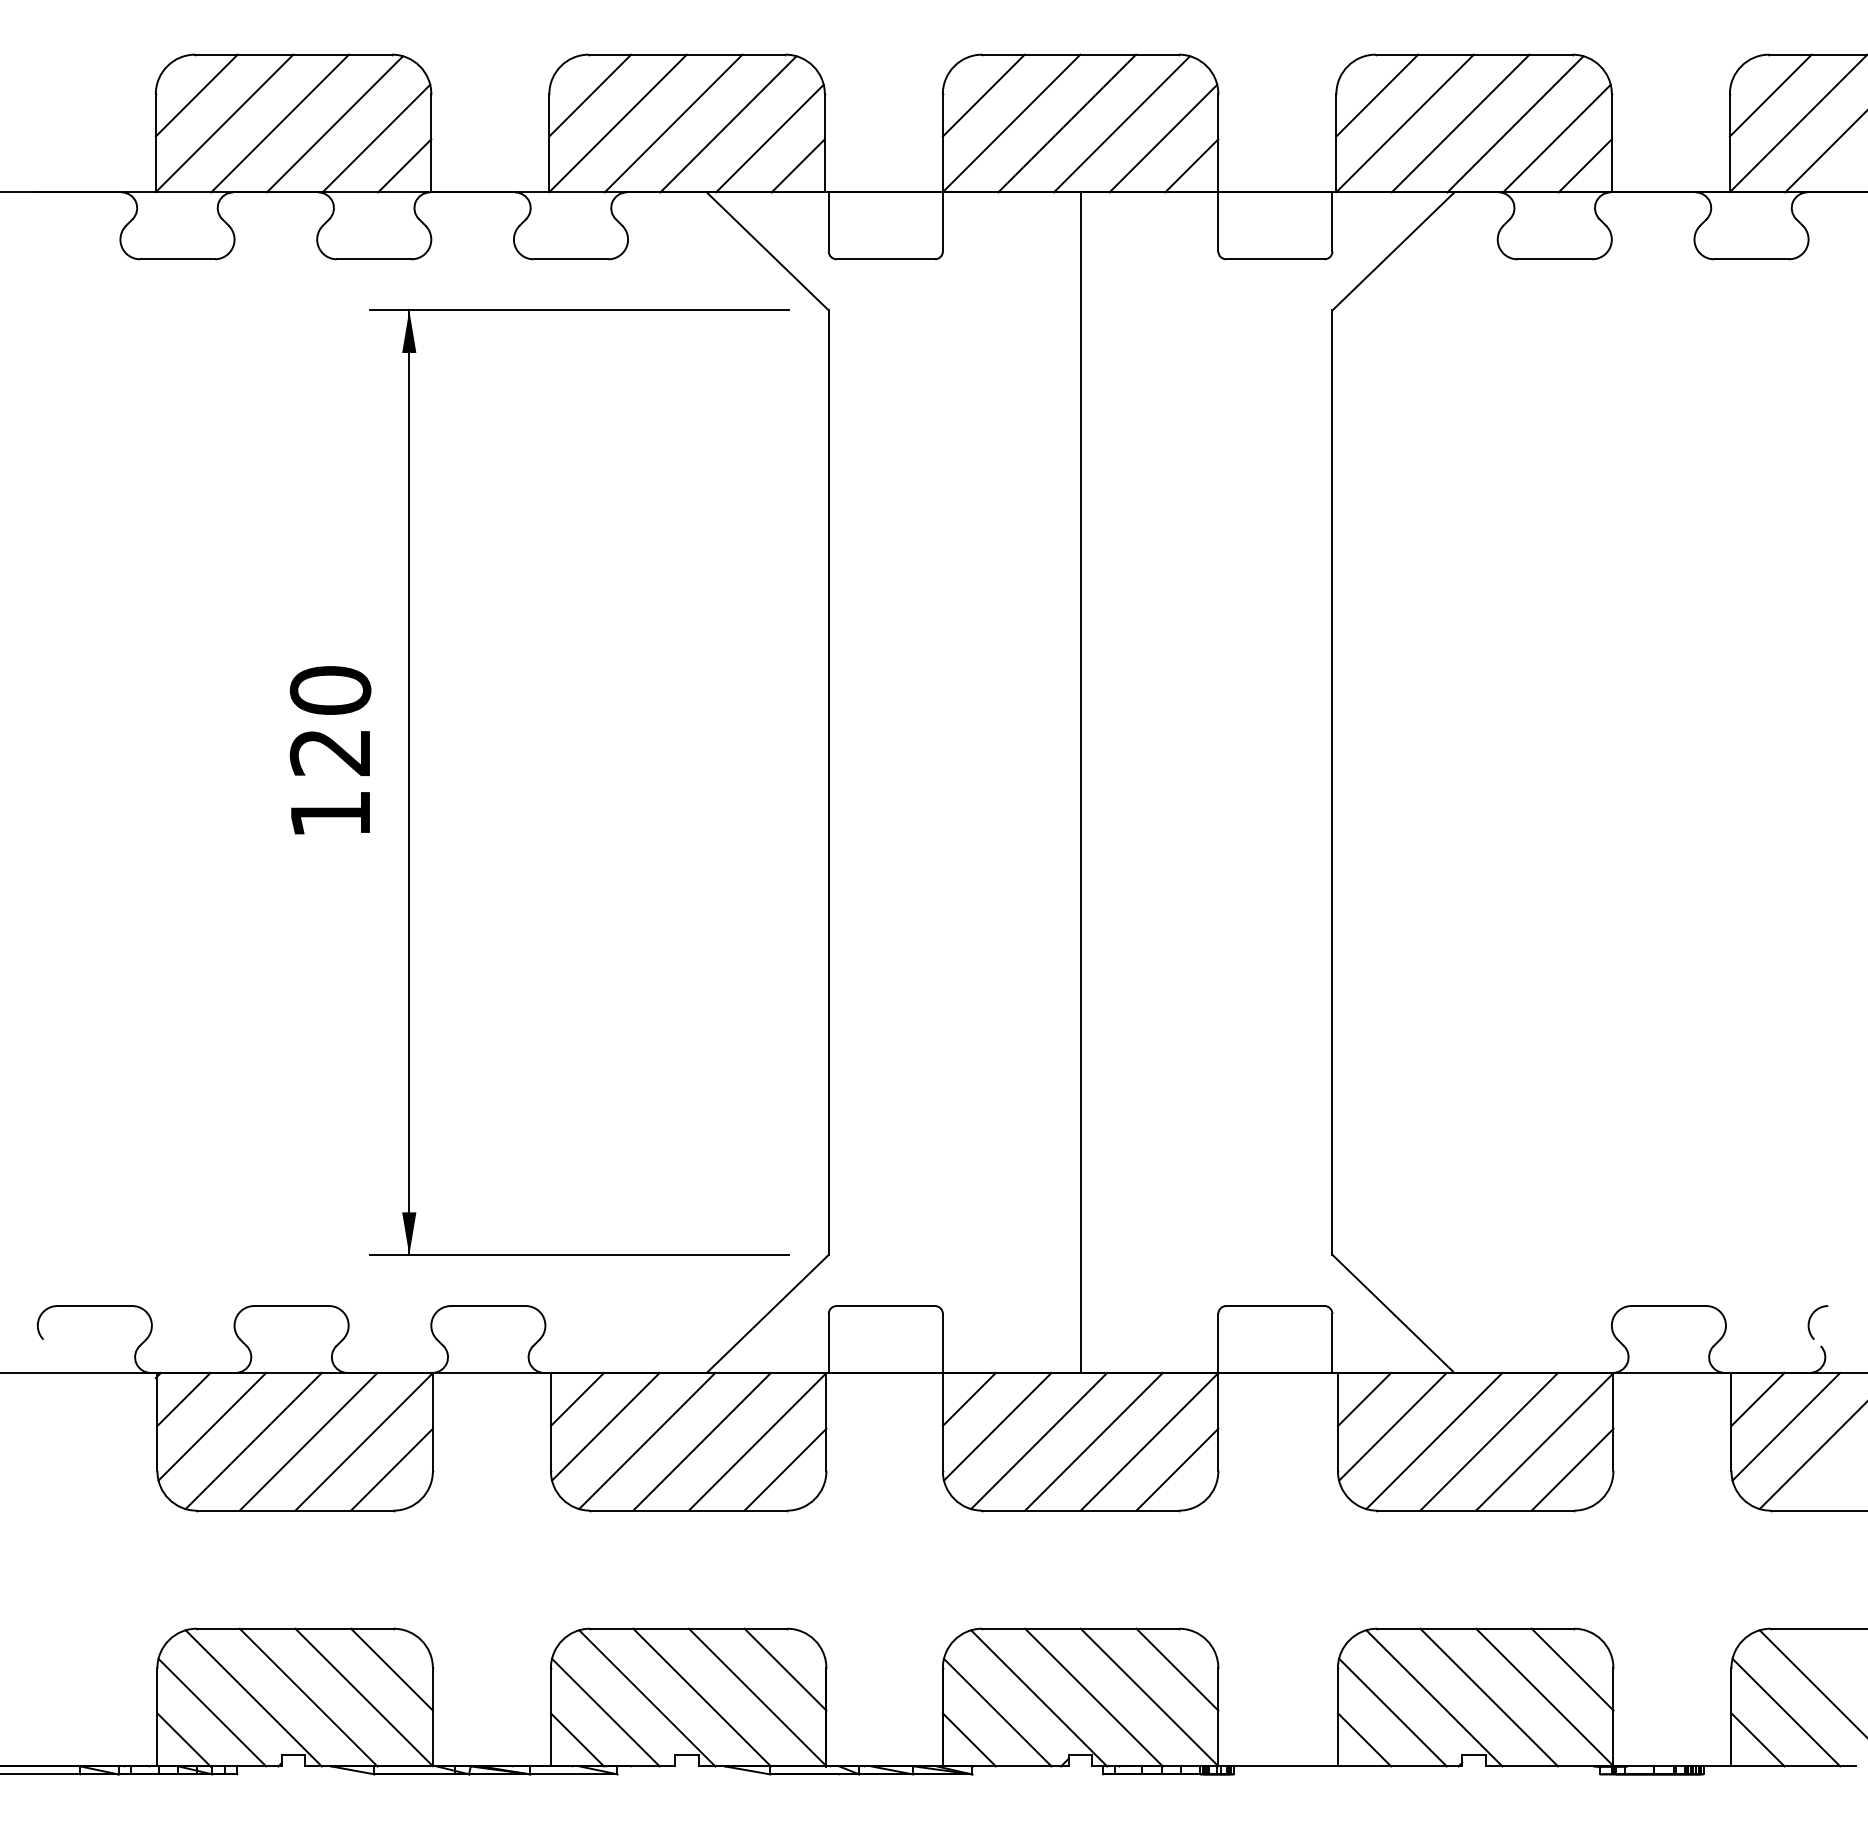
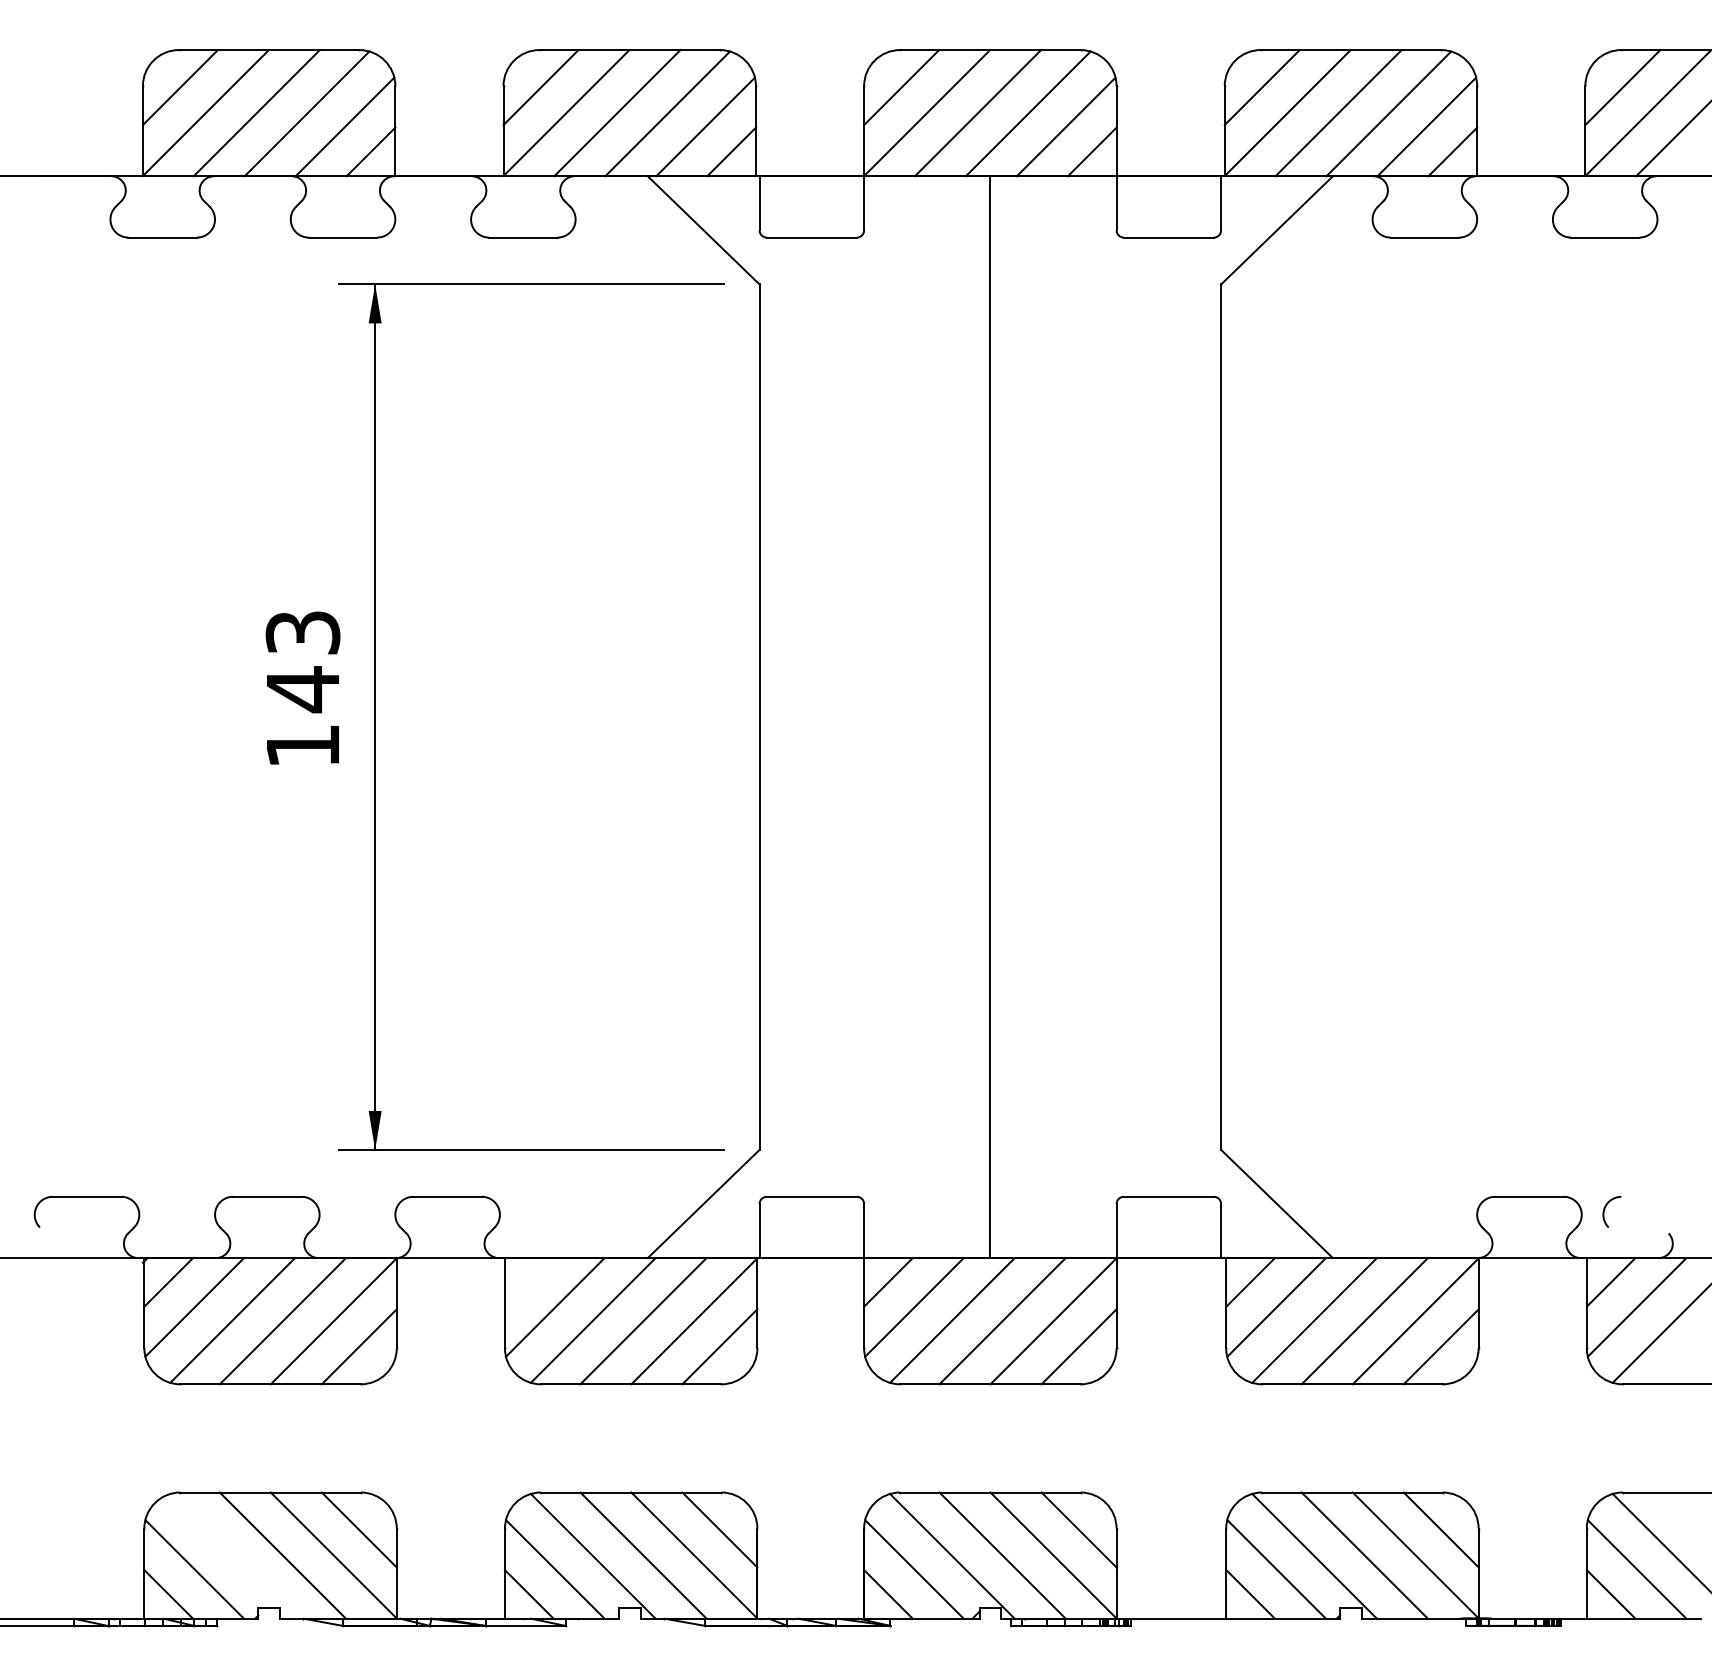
text: (330, 722) -> (302, 662), 120 -> 143
arc: (1810, 1320) -> (1605, 1210), moved
line: (577, 1398) -> (529, 1281), removed
line: (253, 1698) -> (232, 1556), removed

